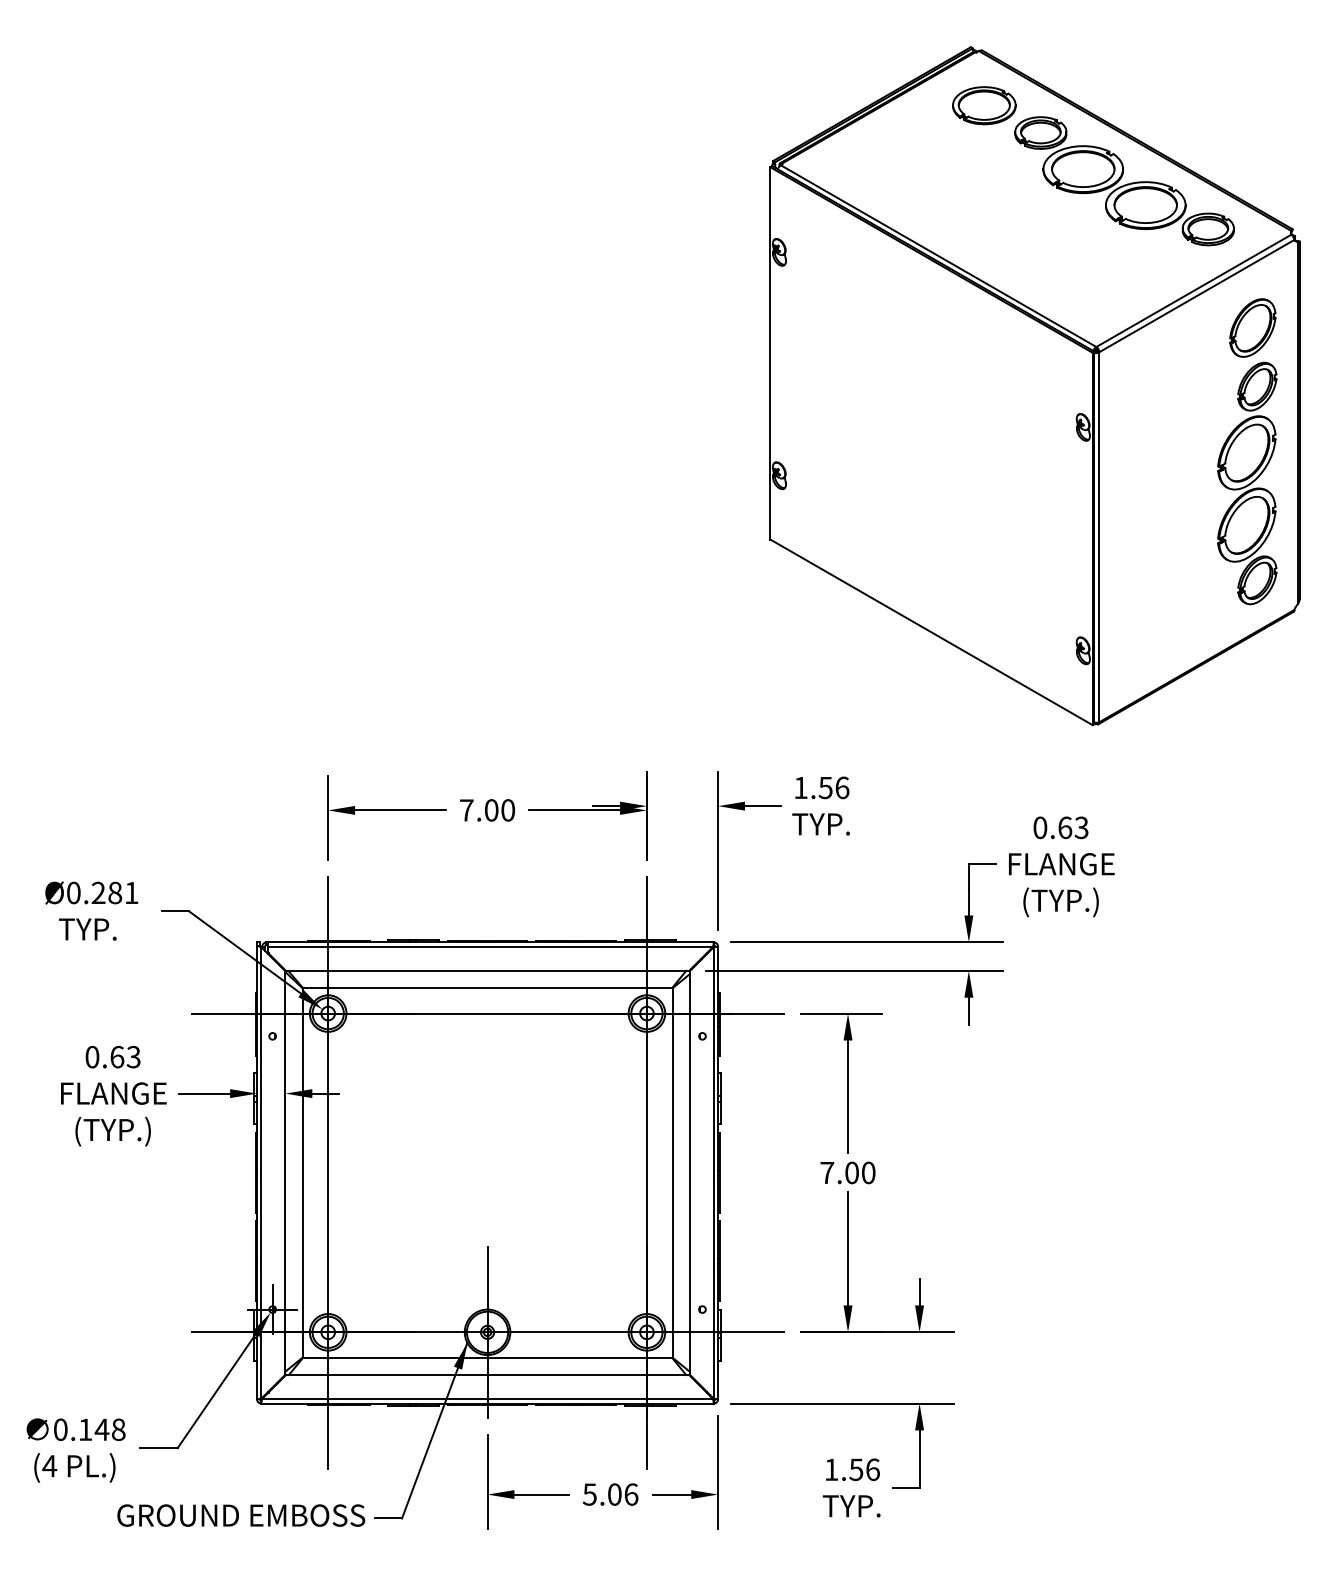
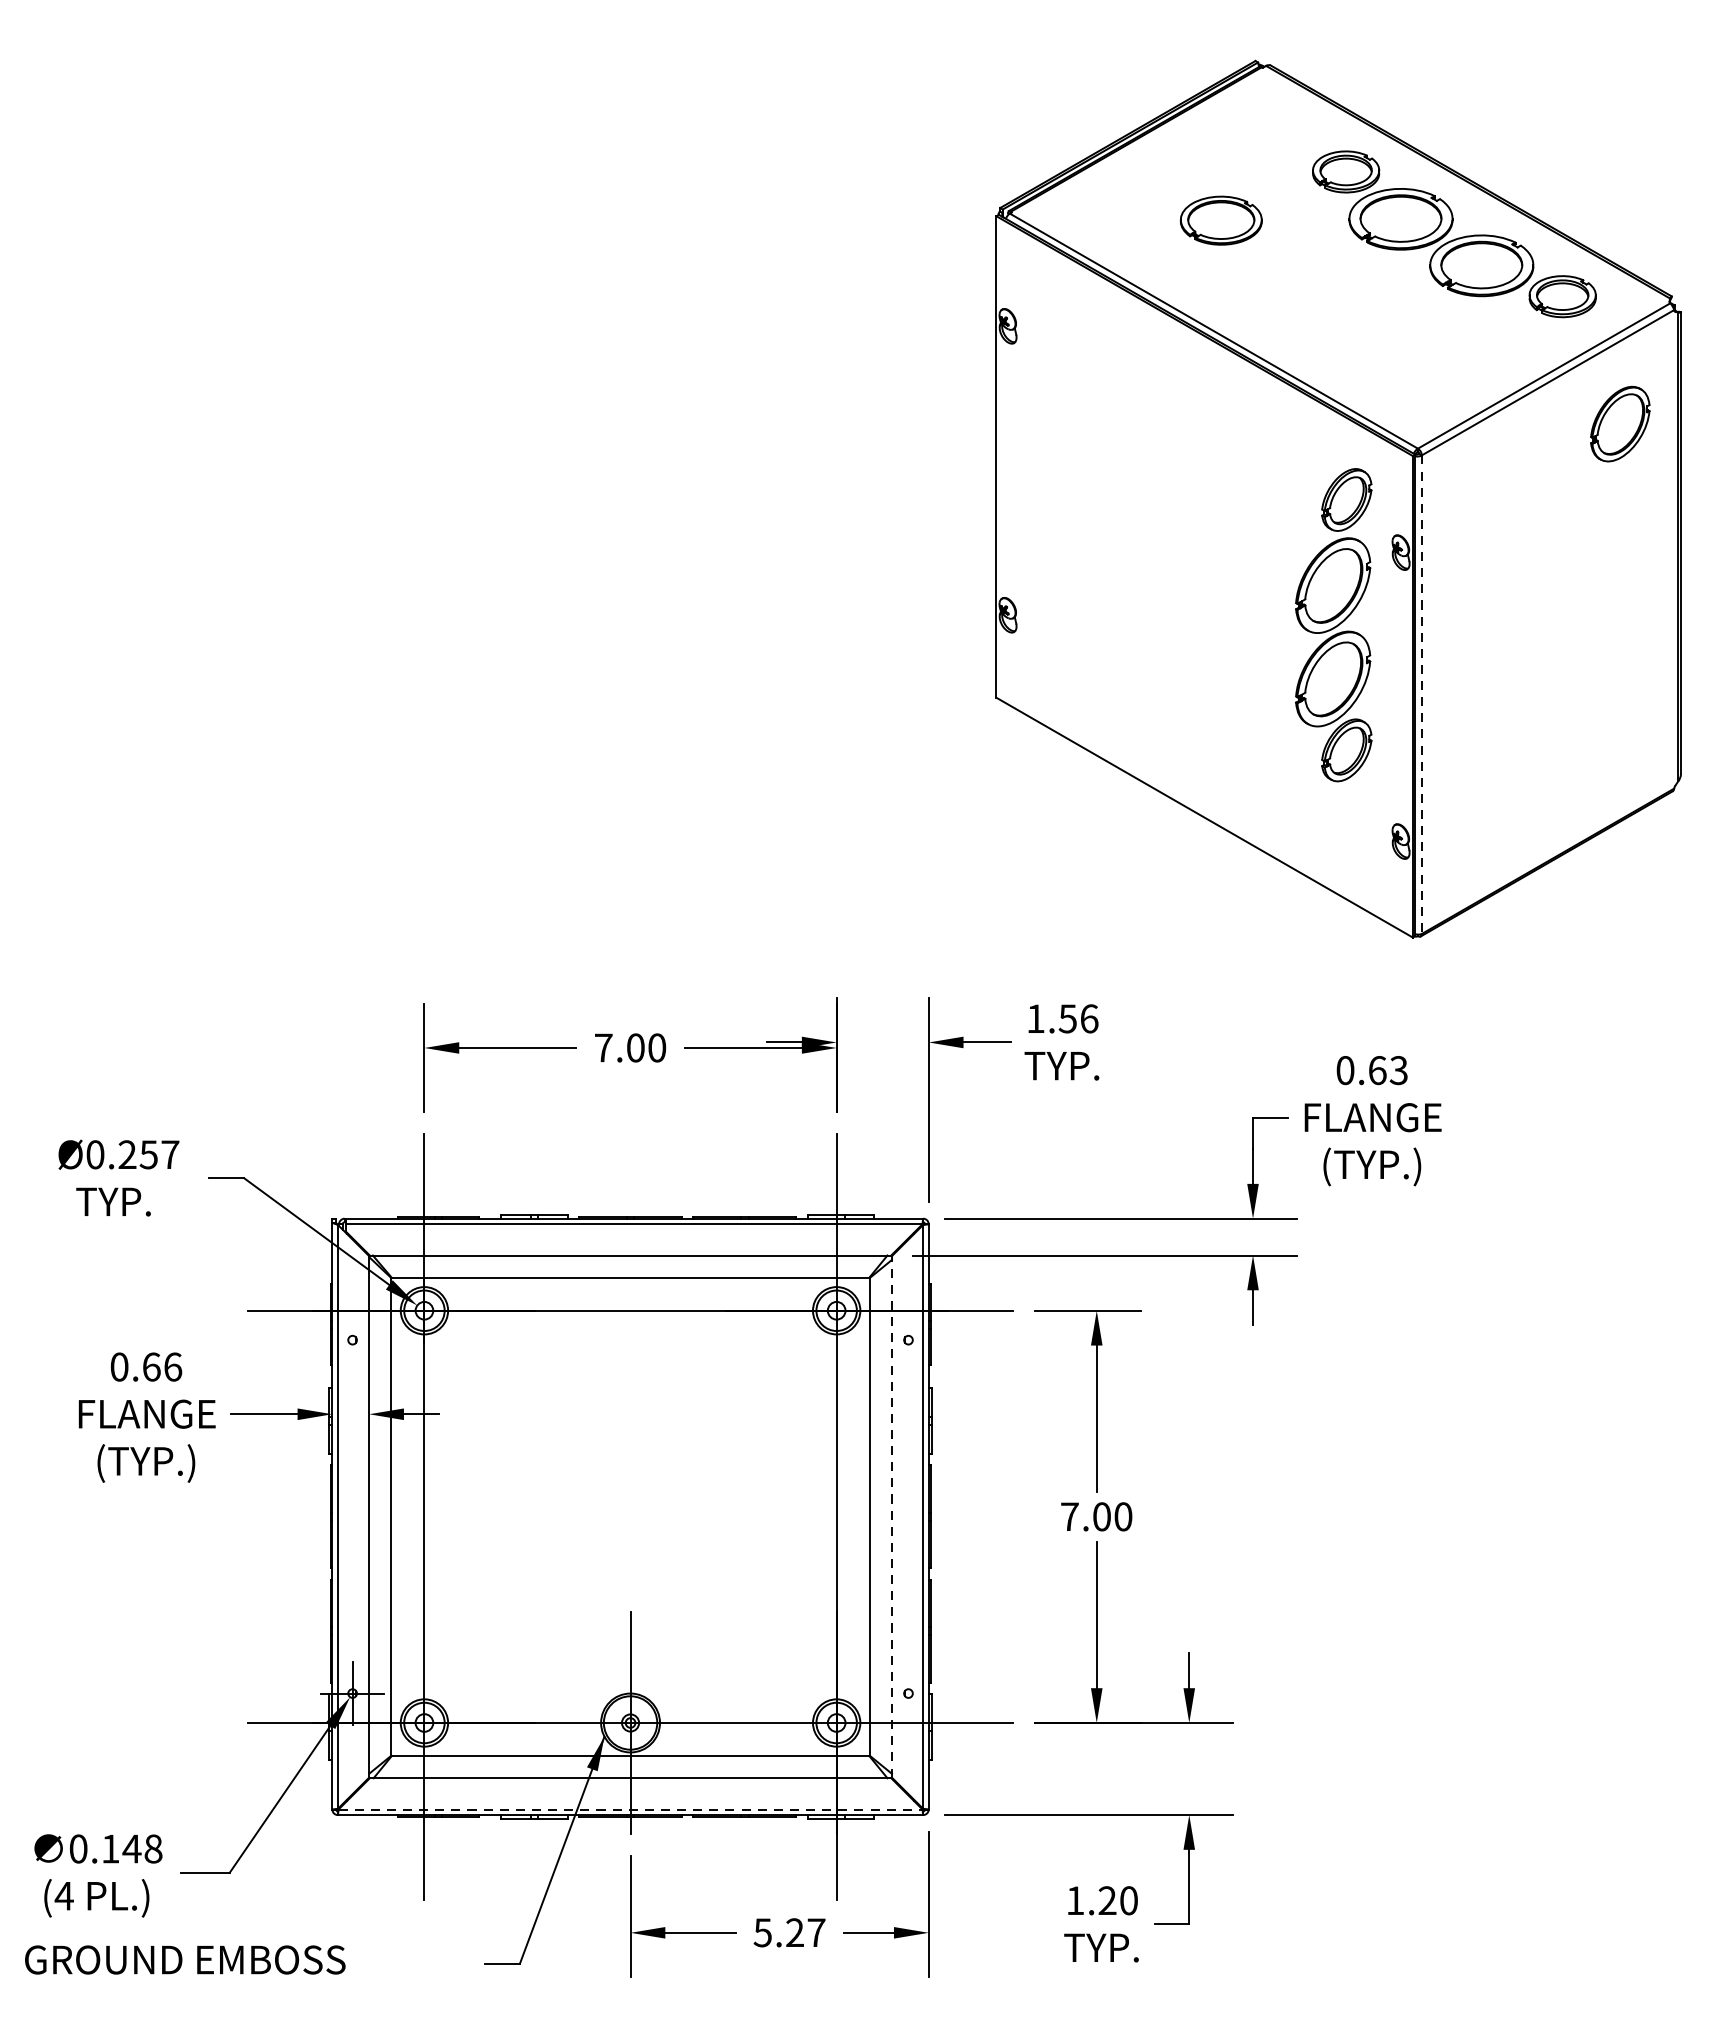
part: (984, 105) -> (1221, 220), moved
part: (1247, 483) -> (1334, 625), moved
line: (1099, 537) -> (1421, 695), solid -> dashed
text: (123, 892) -> (159, 1154), Ø0.281 -> Ø0.257
text: (133, 1056) -> (172, 1366), 0.63 -> 0.66
line: (689, 1172) -> (891, 1516), solid -> dashed
line: (487, 1399) -> (630, 1809), solid -> dashed
text: (864, 1469) -> (1118, 1900), 1.56 -> 1.20
text: (623, 1494) -> (806, 1932), 5.06 -> 5.27
text: (241, 1515) -> (185, 1959), moved

